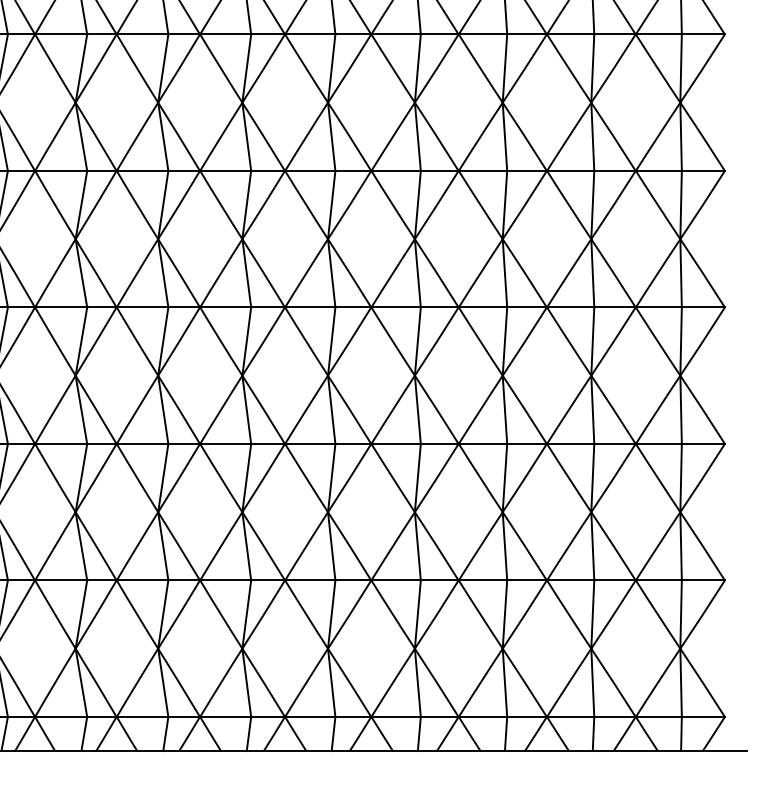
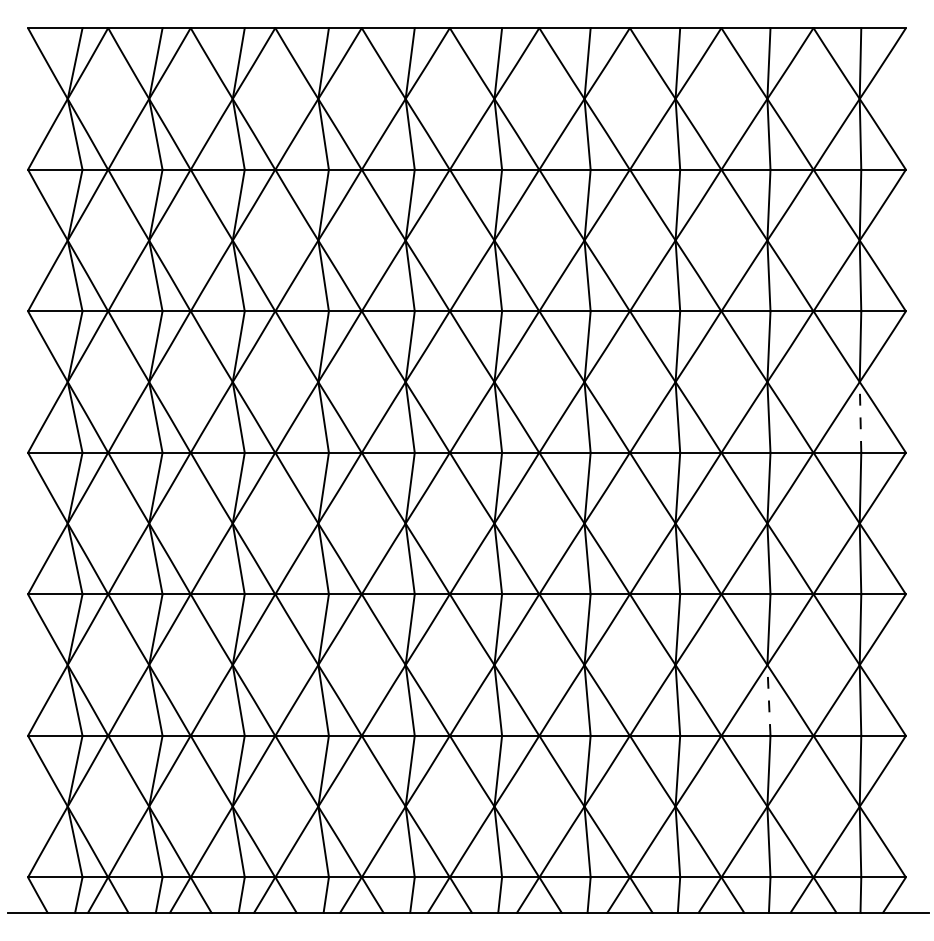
line: (681, 272) -> (860, 416), solid -> dashed
line: (592, 545) -> (768, 699), solid -> dashed

